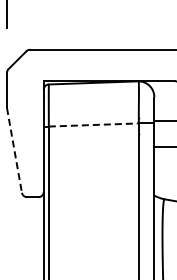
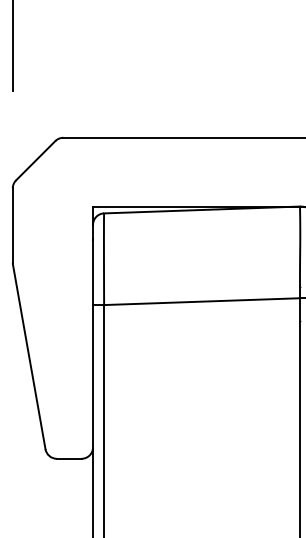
line: (94, 124) -> (203, 300), dashed -> solid
line: (14, 150) -> (29, 357), dashed -> solid

